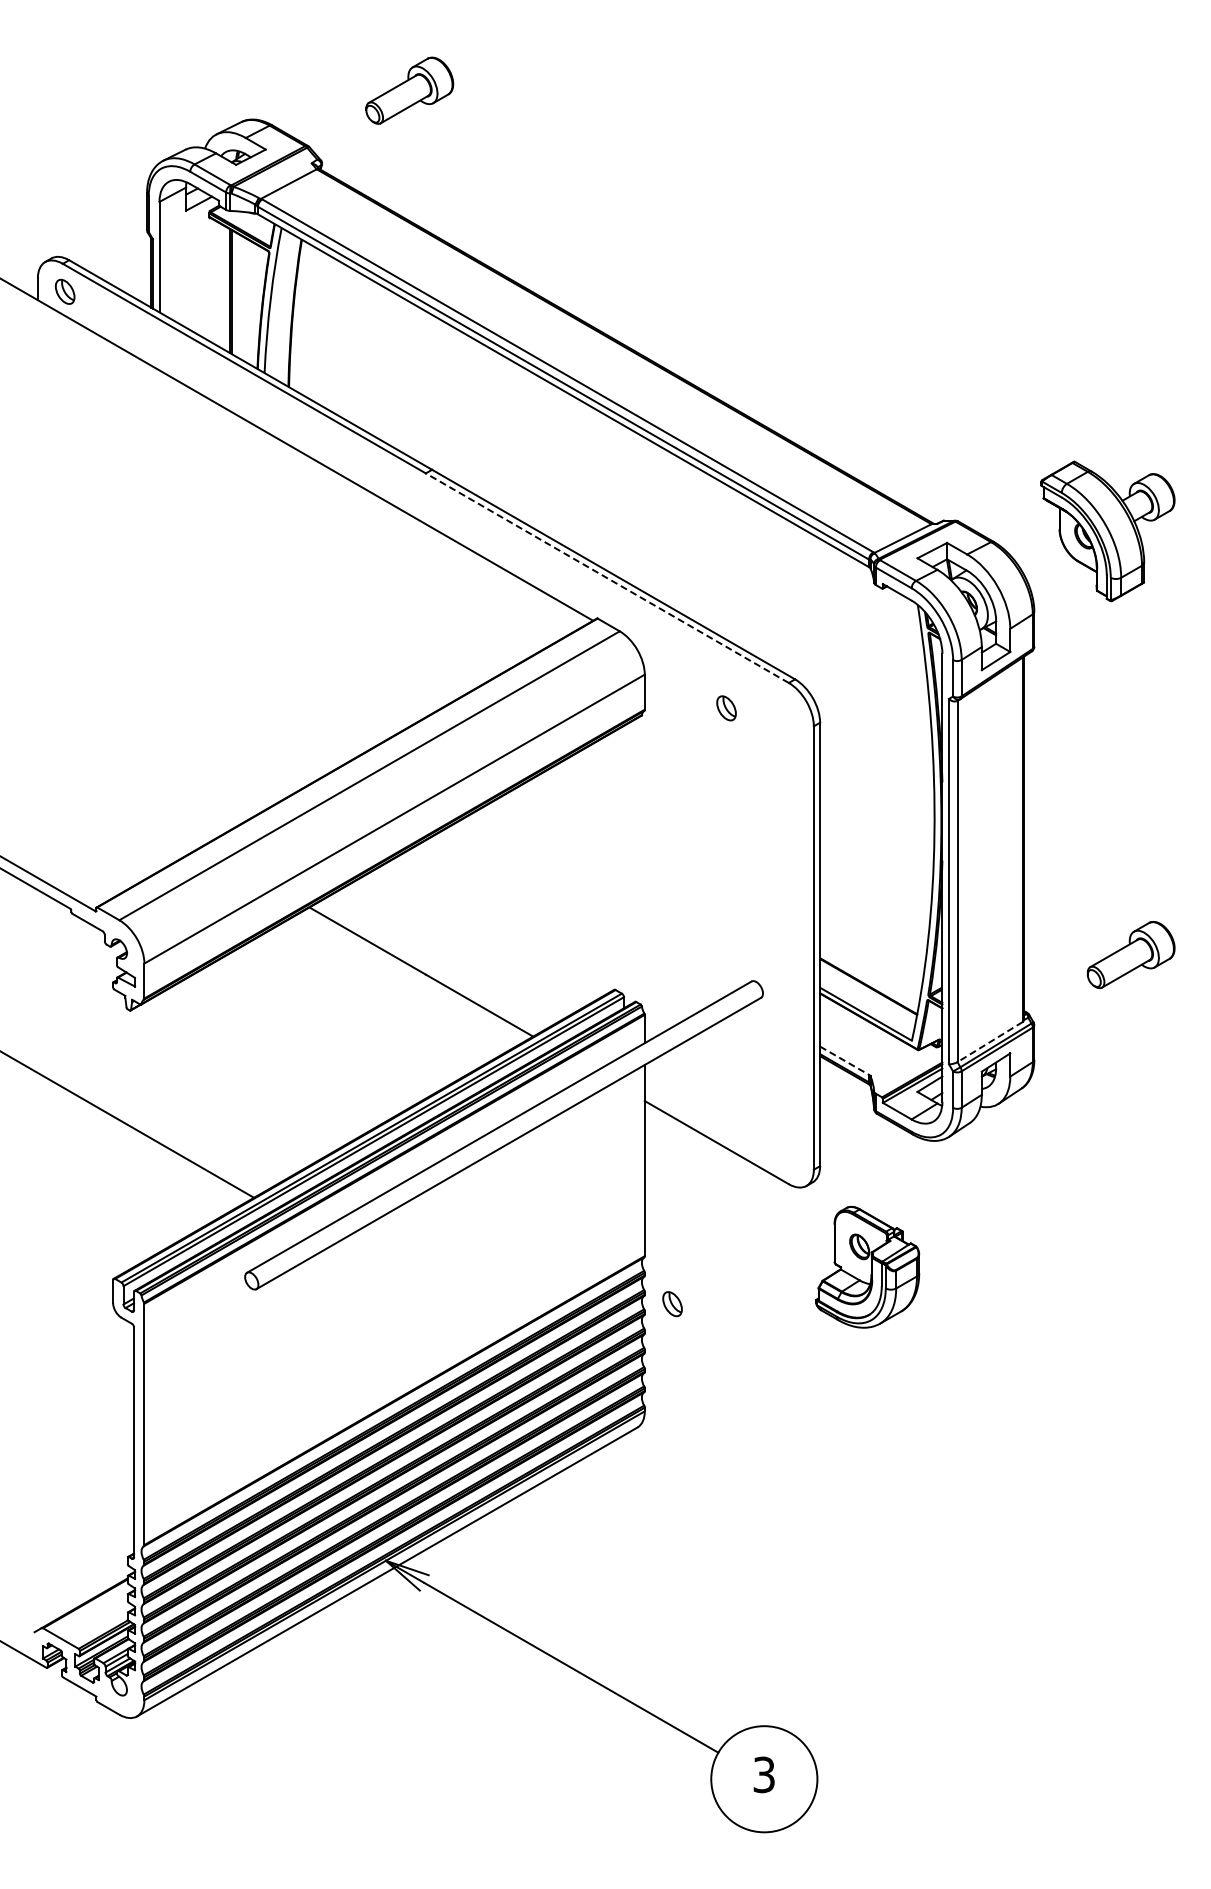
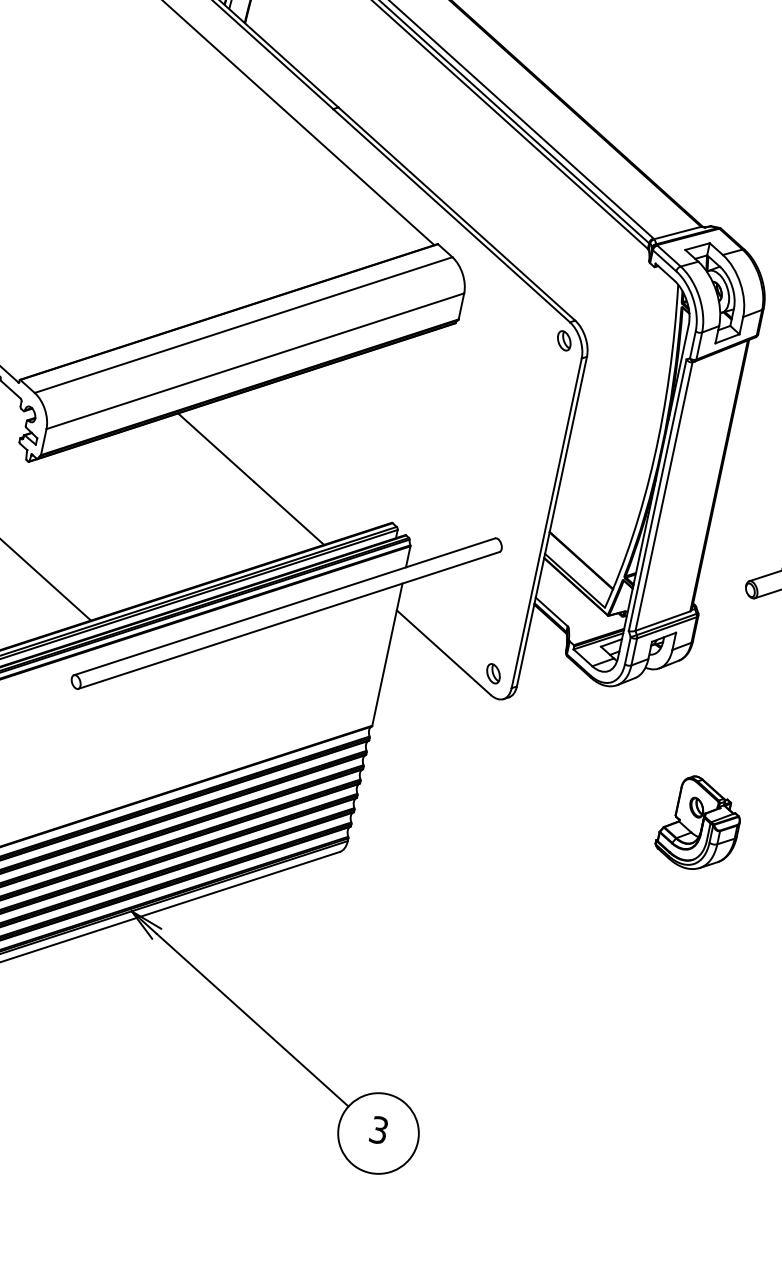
line: (607, 578) -> (451, 215), dashed -> solid
part: (726, 708) -> (564, 340), moved
line: (989, 1042) -> (662, 621), dashed -> solid
line: (844, 1060) -> (551, 611), dashed -> solid
part: (867, 1266) -> (699, 823), moved
part: (672, 1304) -> (493, 674), moved

